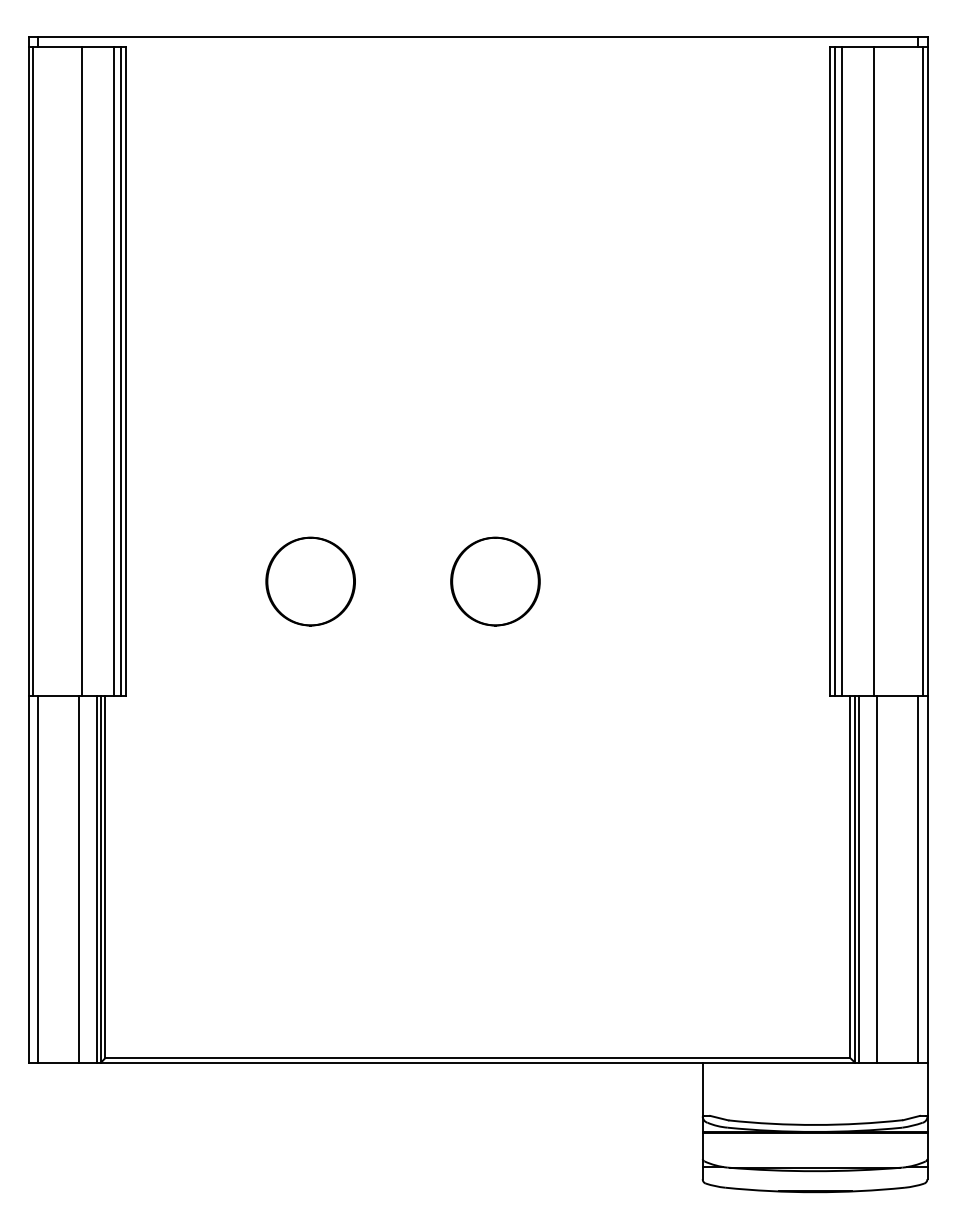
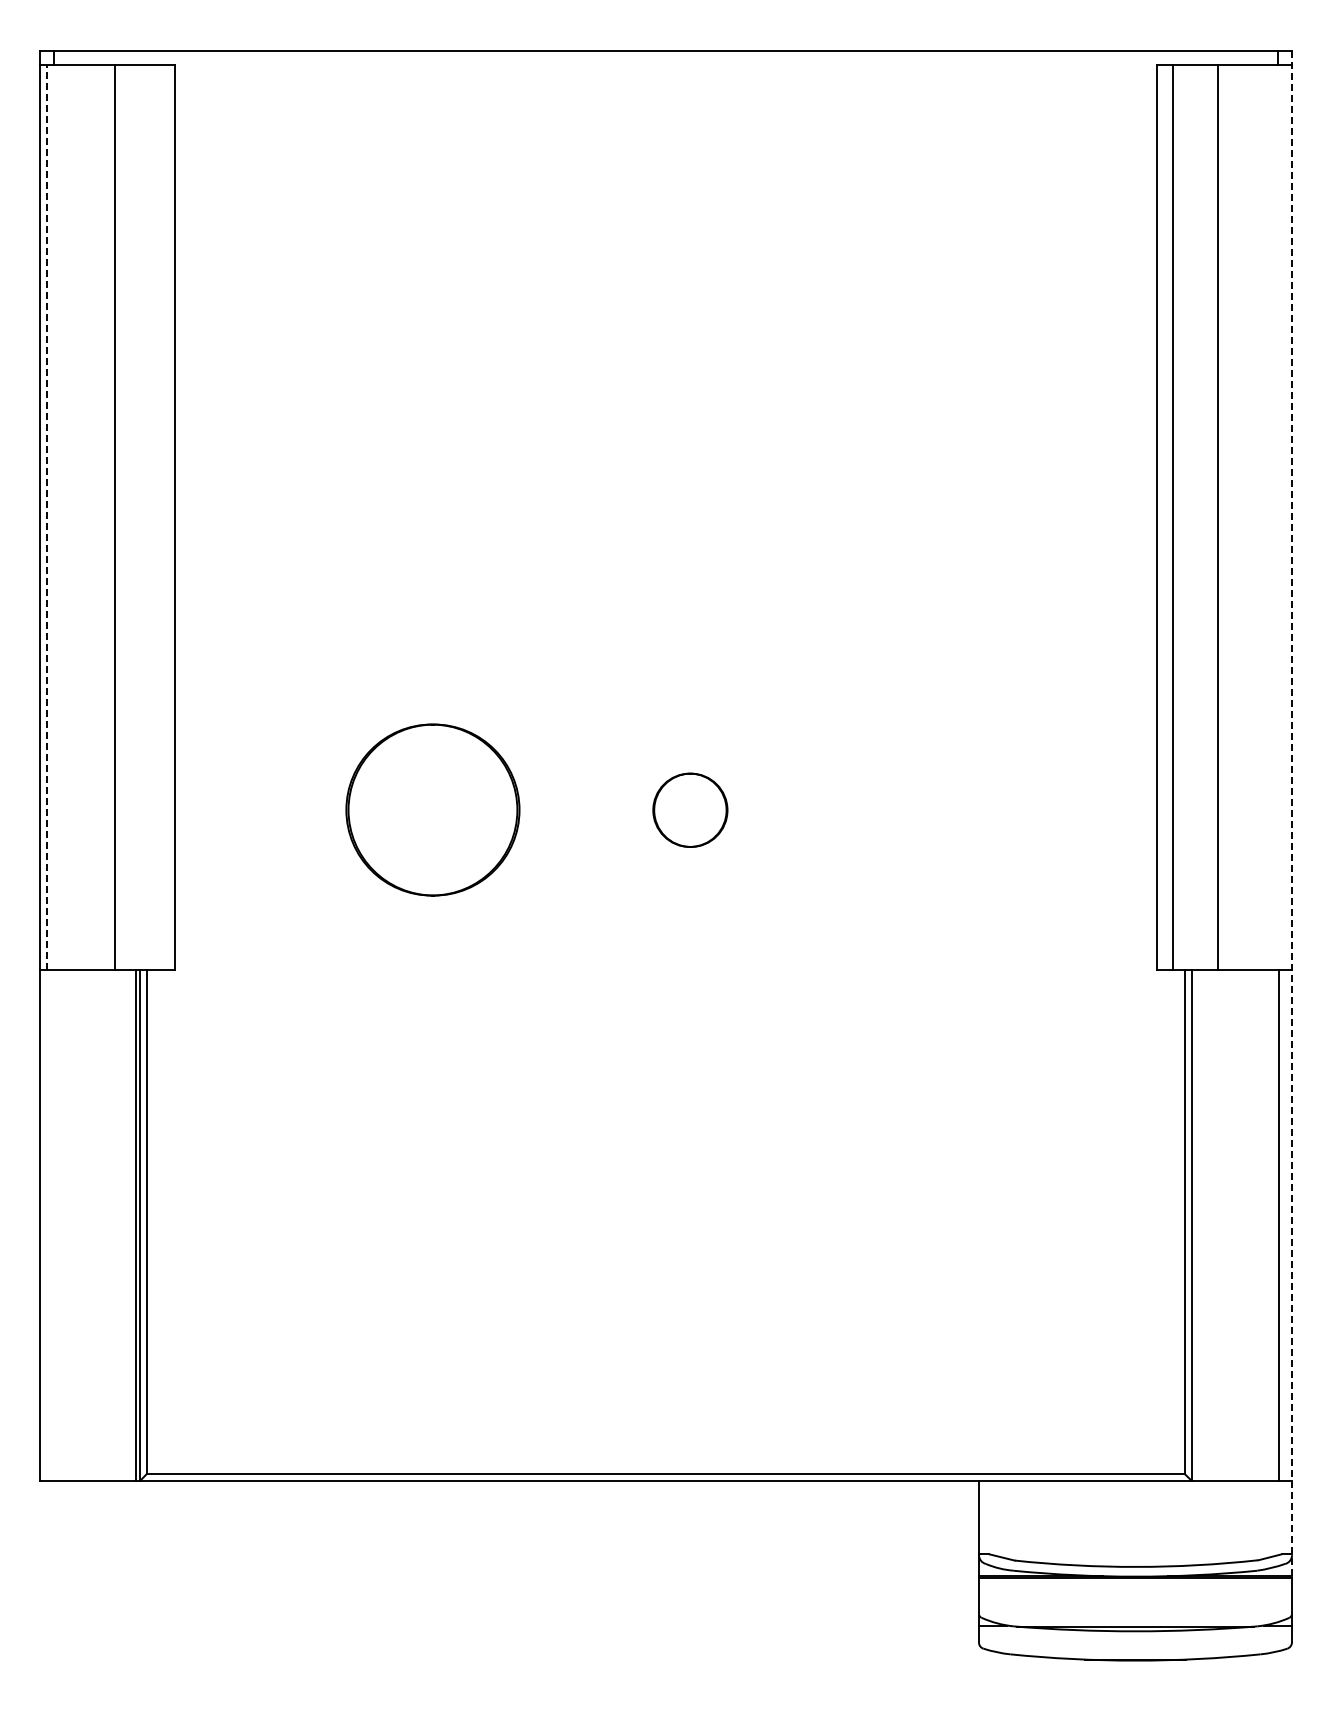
line: (33, 370) -> (46, 516), solid -> dashed
line: (113, 371) -> (158, 517), removed
line: (120, 371) -> (168, 517), removed
line: (835, 371) -> (1163, 517), removed
line: (922, 371) -> (1285, 517), removed
part: (310, 581) -> (432, 810), size x1.4
part: (495, 581) -> (690, 810), size x0.6
line: (927, 583) -> (1292, 813), solid -> dashed
line: (37, 879) -> (52, 1224), removed
line: (79, 879) -> (110, 1224), removed
line: (858, 879) -> (1196, 1224), removed
line: (876, 879) -> (1221, 1224), removed

